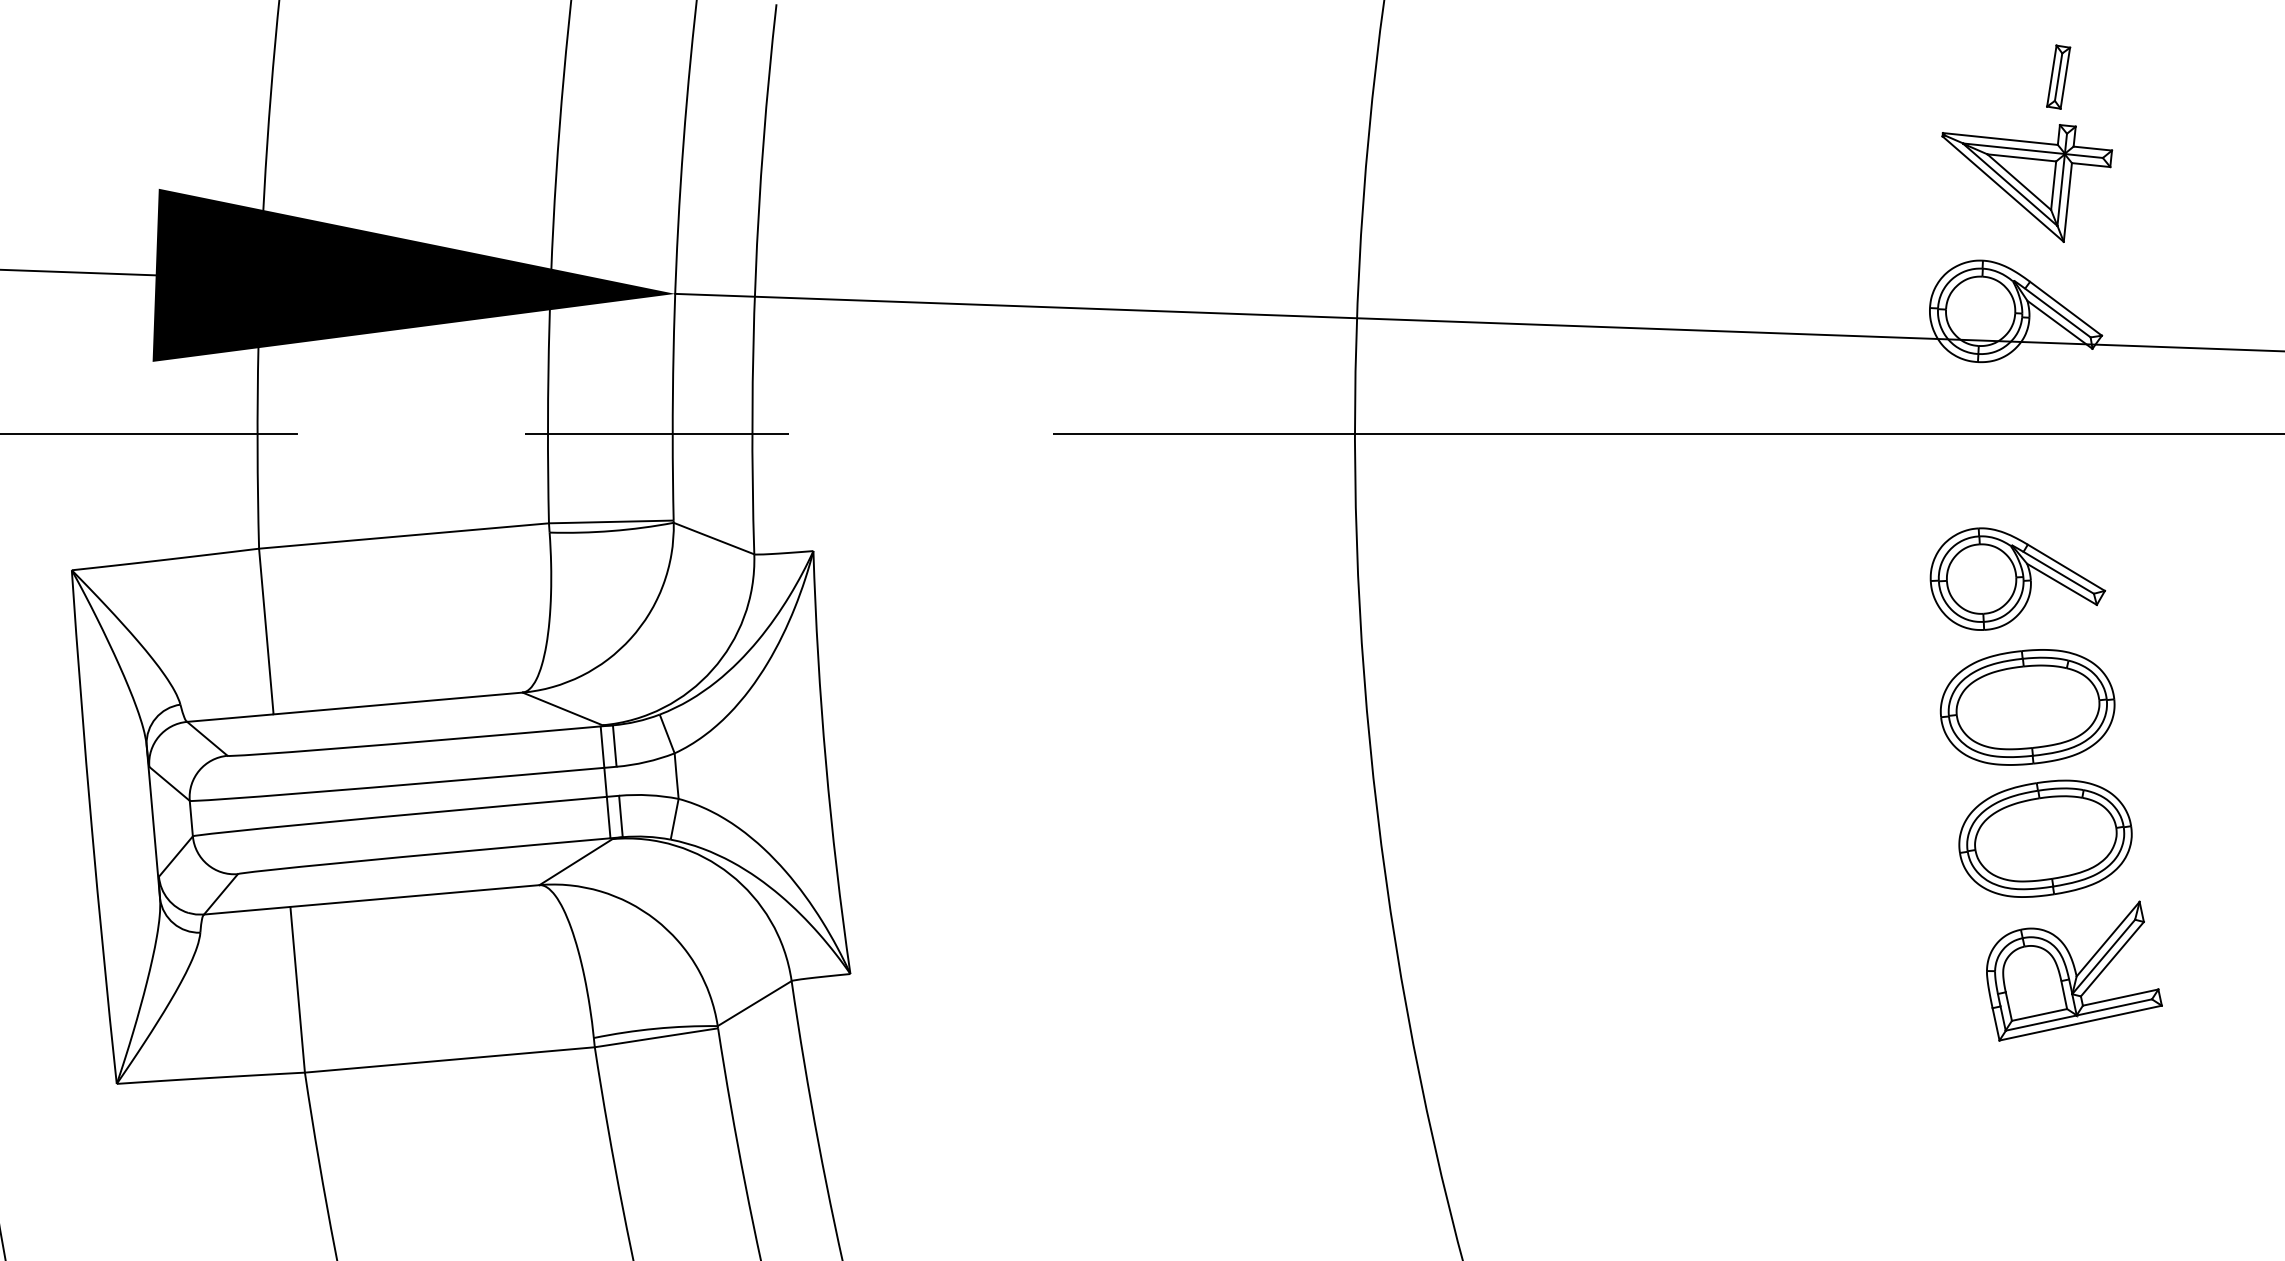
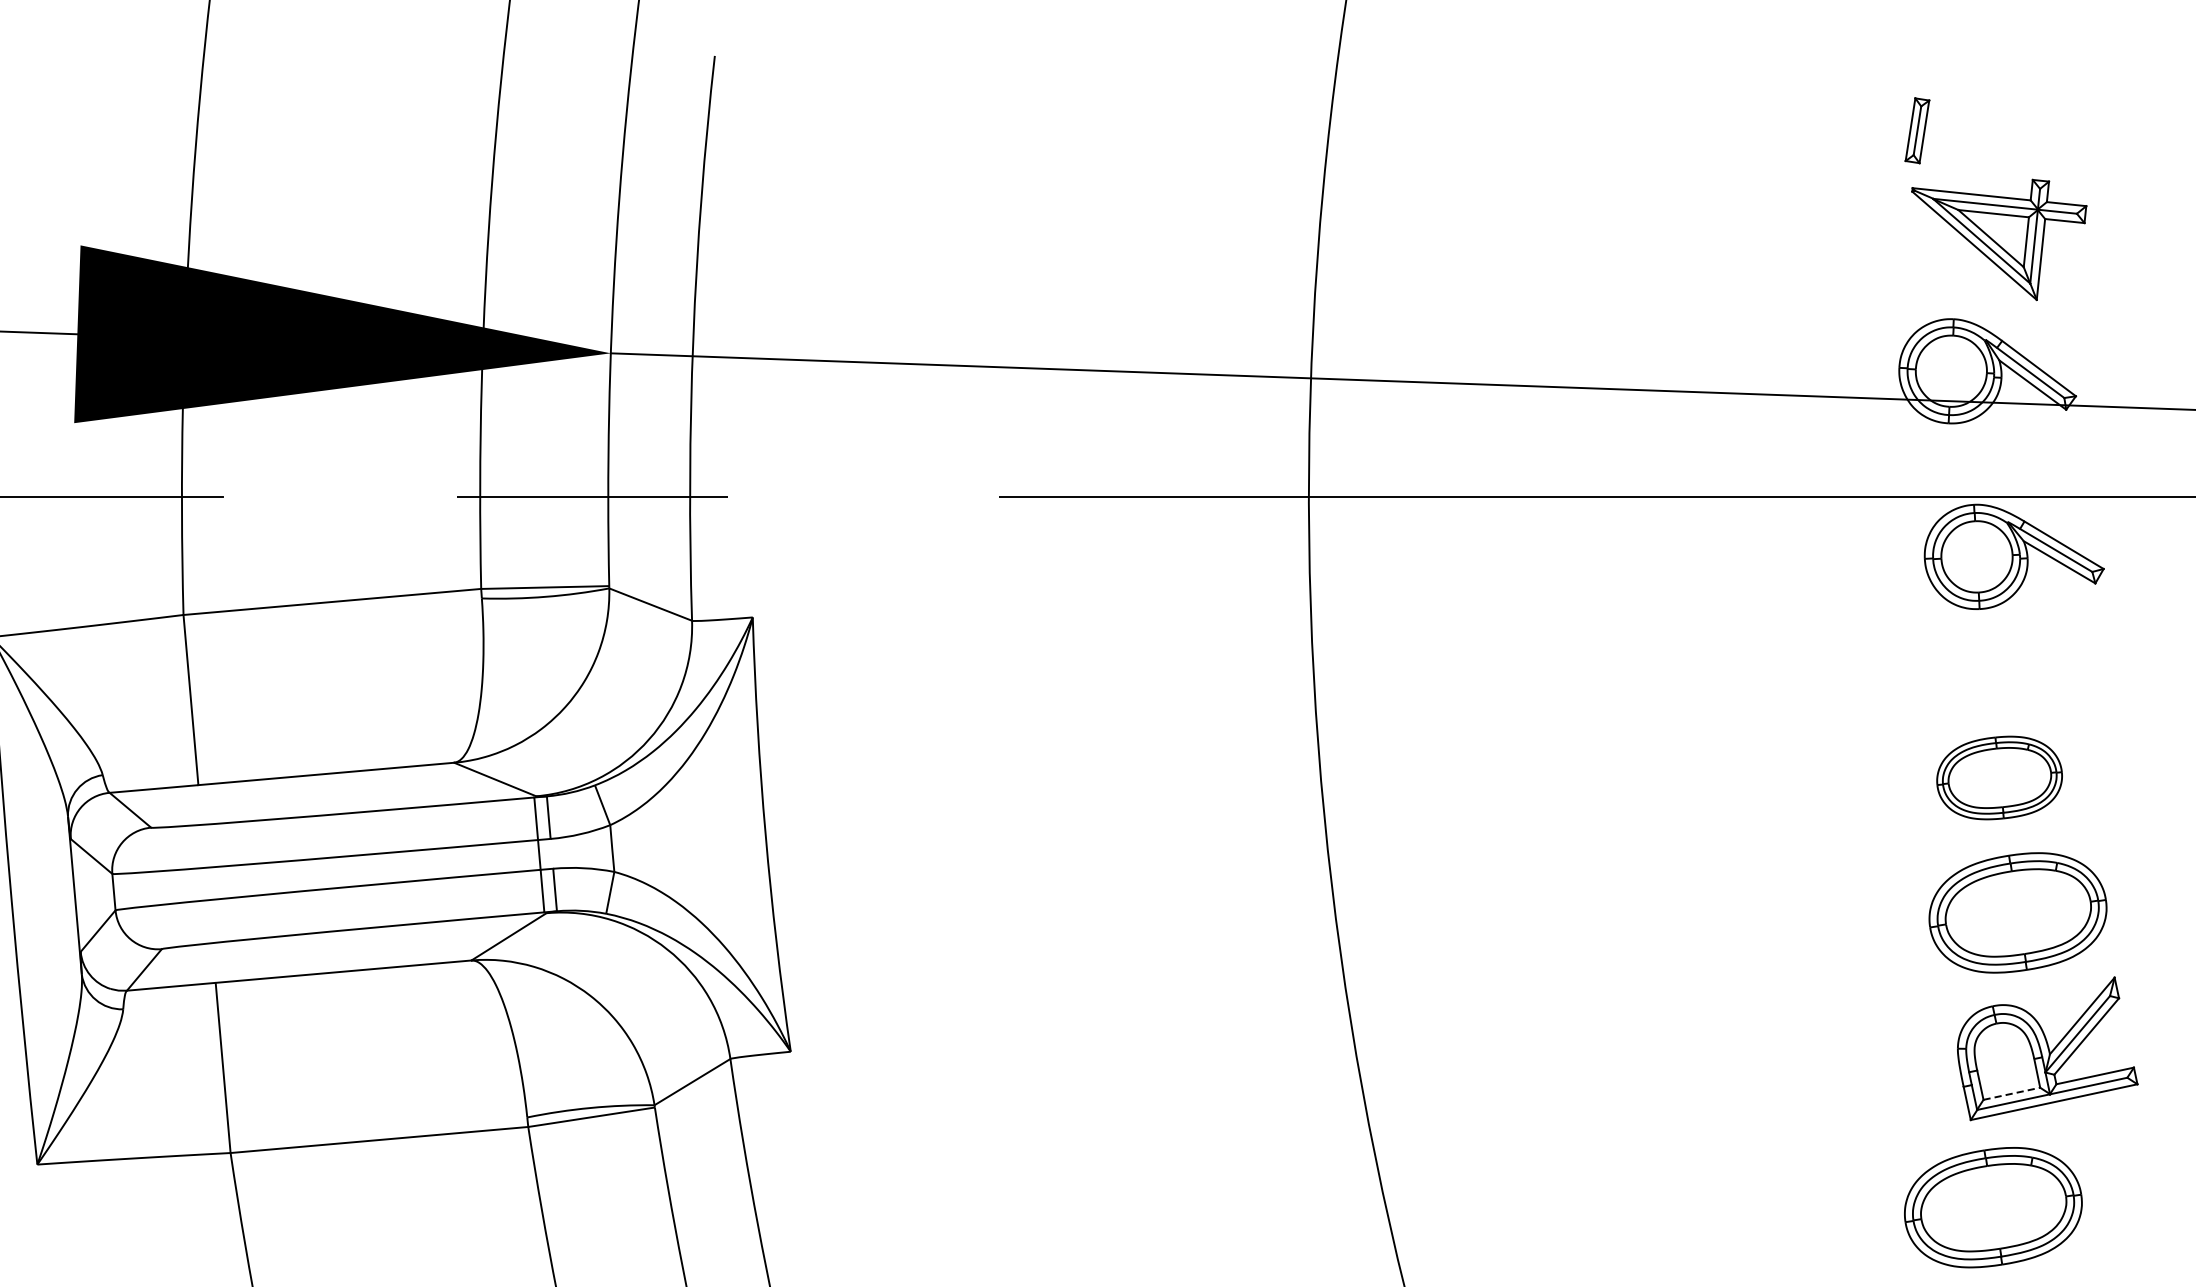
part: (2058, 76) -> (1917, 130), moved
part: (2017, 578) -> (2013, 556), moved
part: (2027, 707) -> (1999, 778), size x0.7
line: (2040, 1014) -> (2012, 1093), solid -> dashed
part: (2021, 1125) -> (1993, 1207), added

